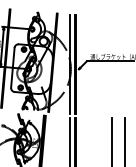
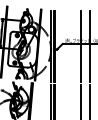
line: (111, 63) -> (80, 45), added
line: (125, 63) -> (90, 45), added

